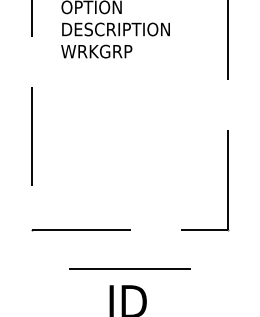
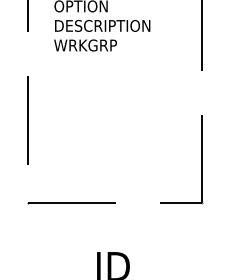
line: (129, 268) -> (114, 237), removed

